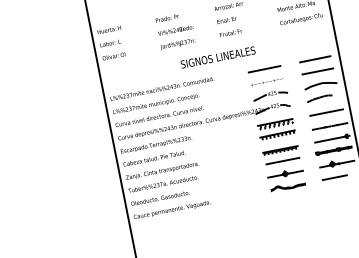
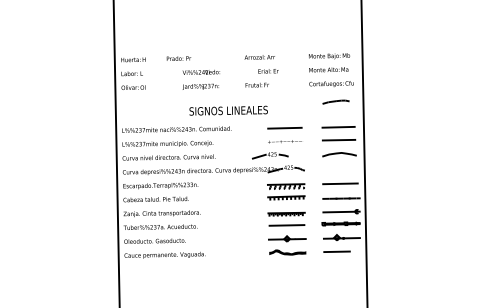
text: (166, 18) -> (178, 58), moved
text: (227, 20) -> (268, 71), moved
text: (217, 57) -> (228, 110), moved
part: (270, 94) -> (270, 155), moved
curve: (319, 97) -> (335, 101), moved

